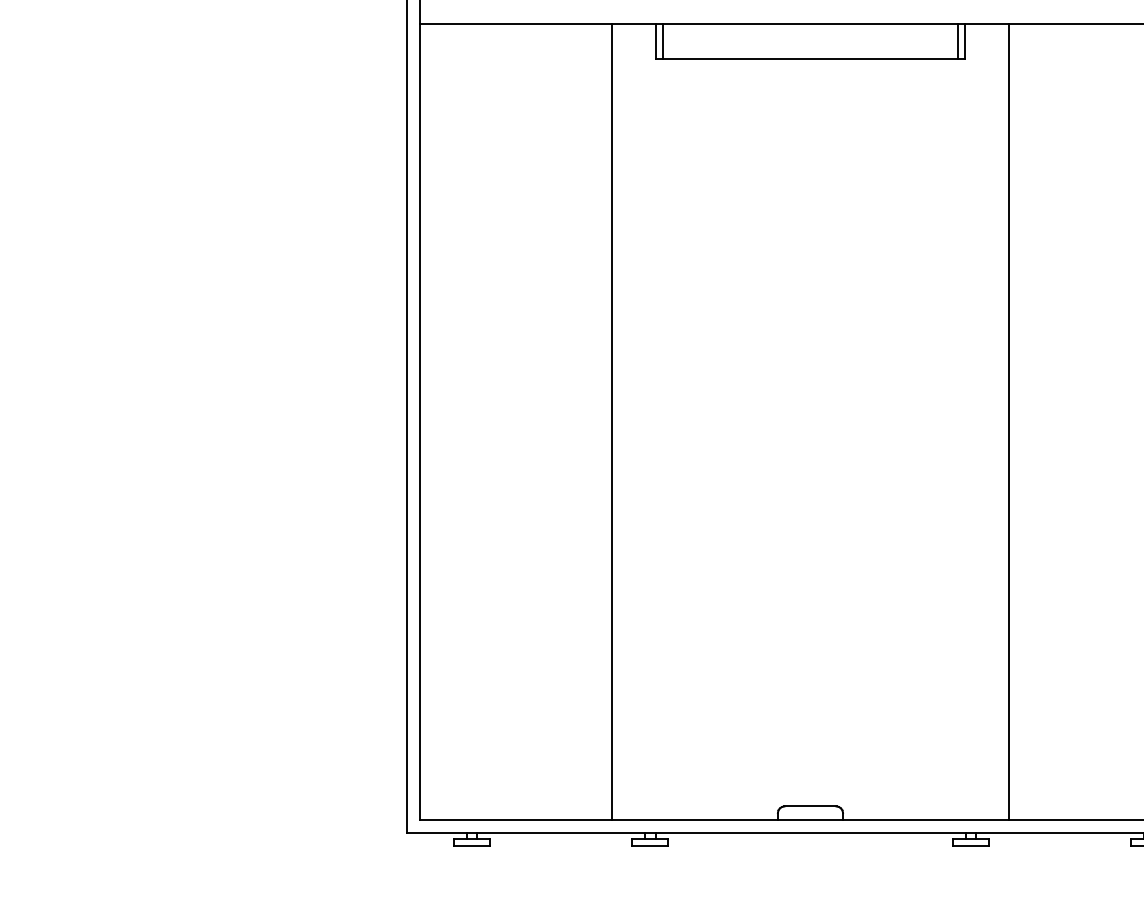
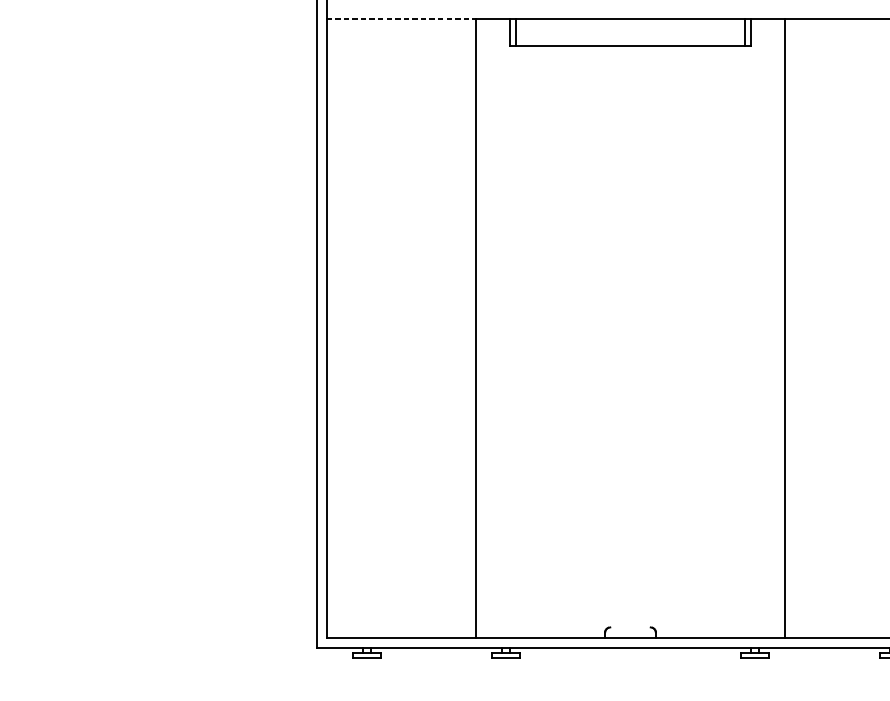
line: (516, 24) -> (401, 19), solid -> dashed
line: (810, 806) -> (630, 627), removed

